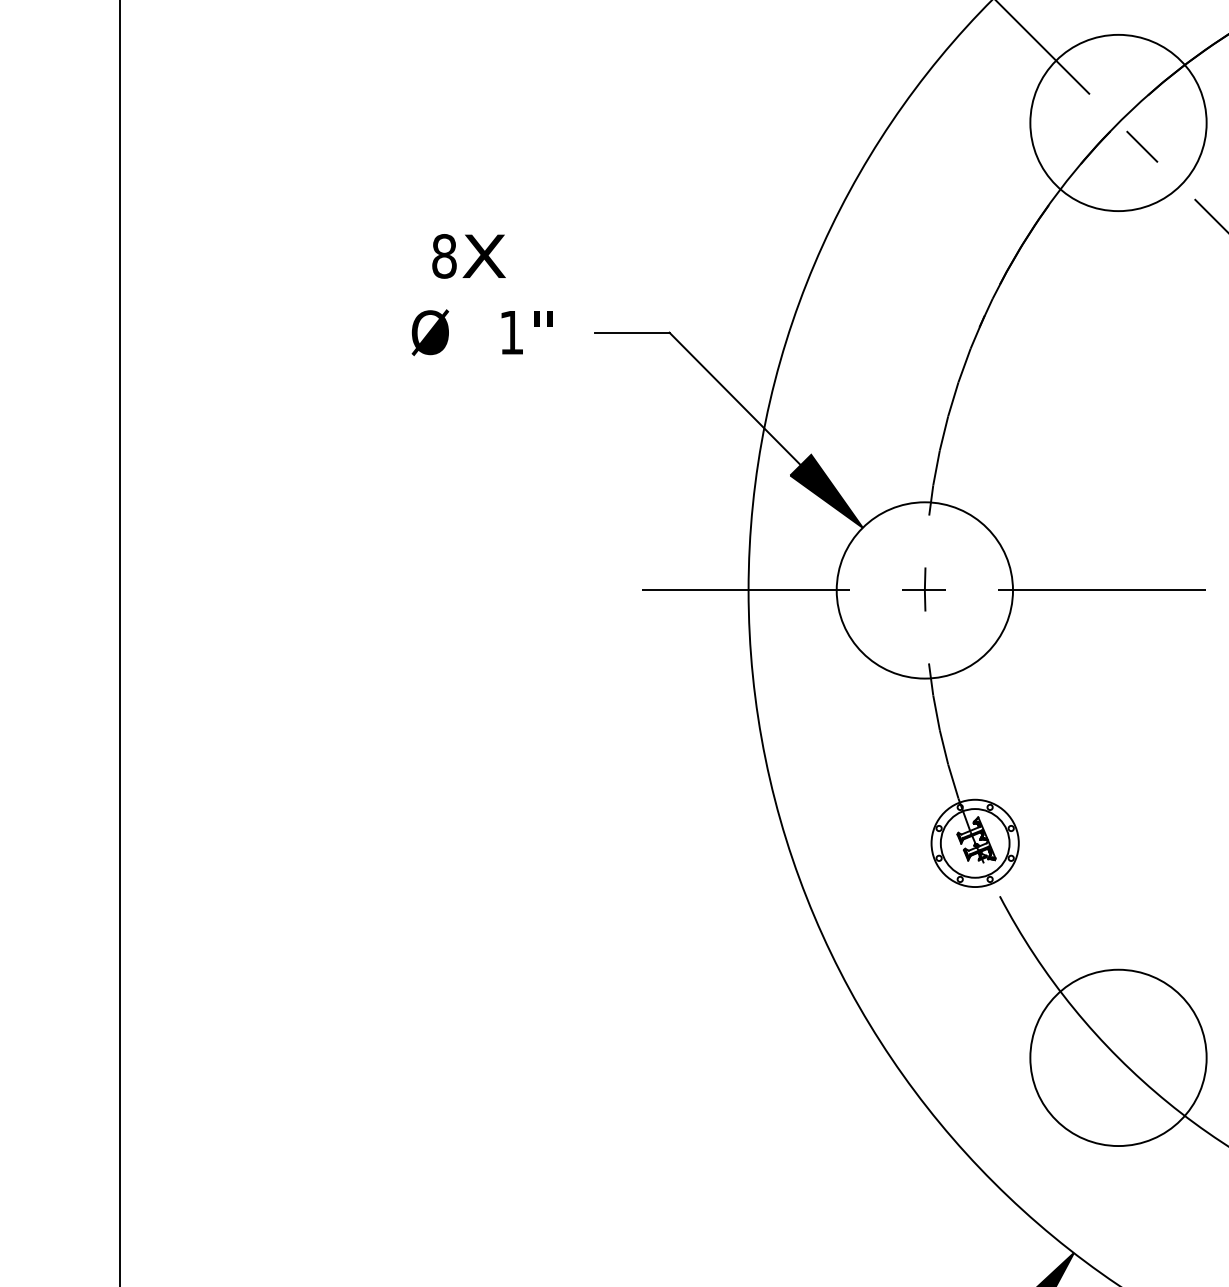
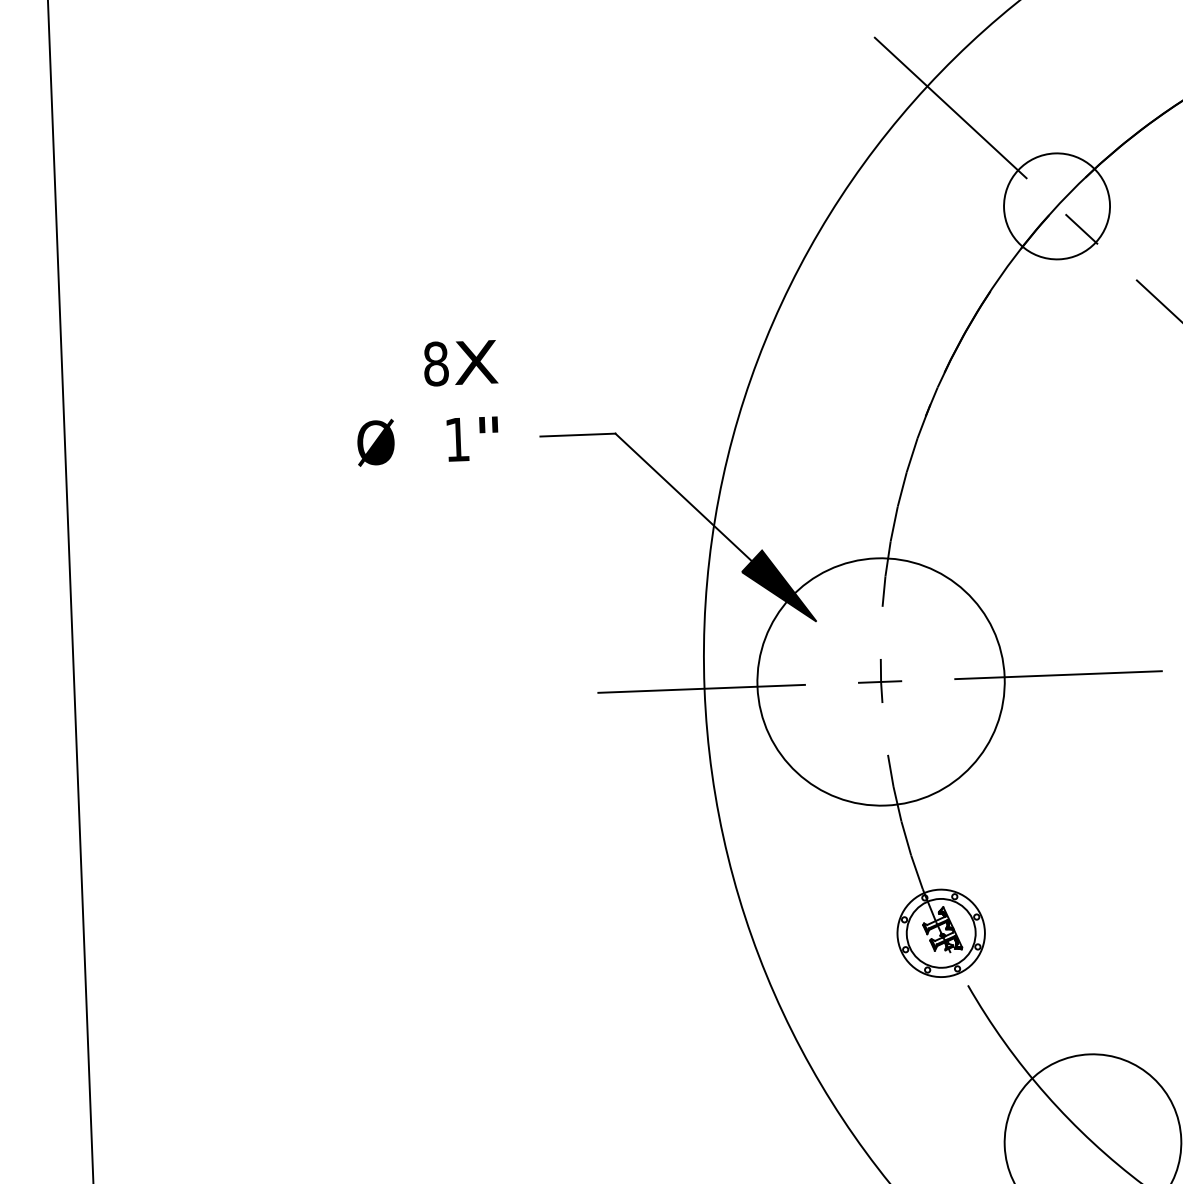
circle: (1118, 122) -> (1057, 205), size x0.6
text: (468, 256) -> (460, 363), moved
circle: (924, 590) -> (880, 682), size x1.4

